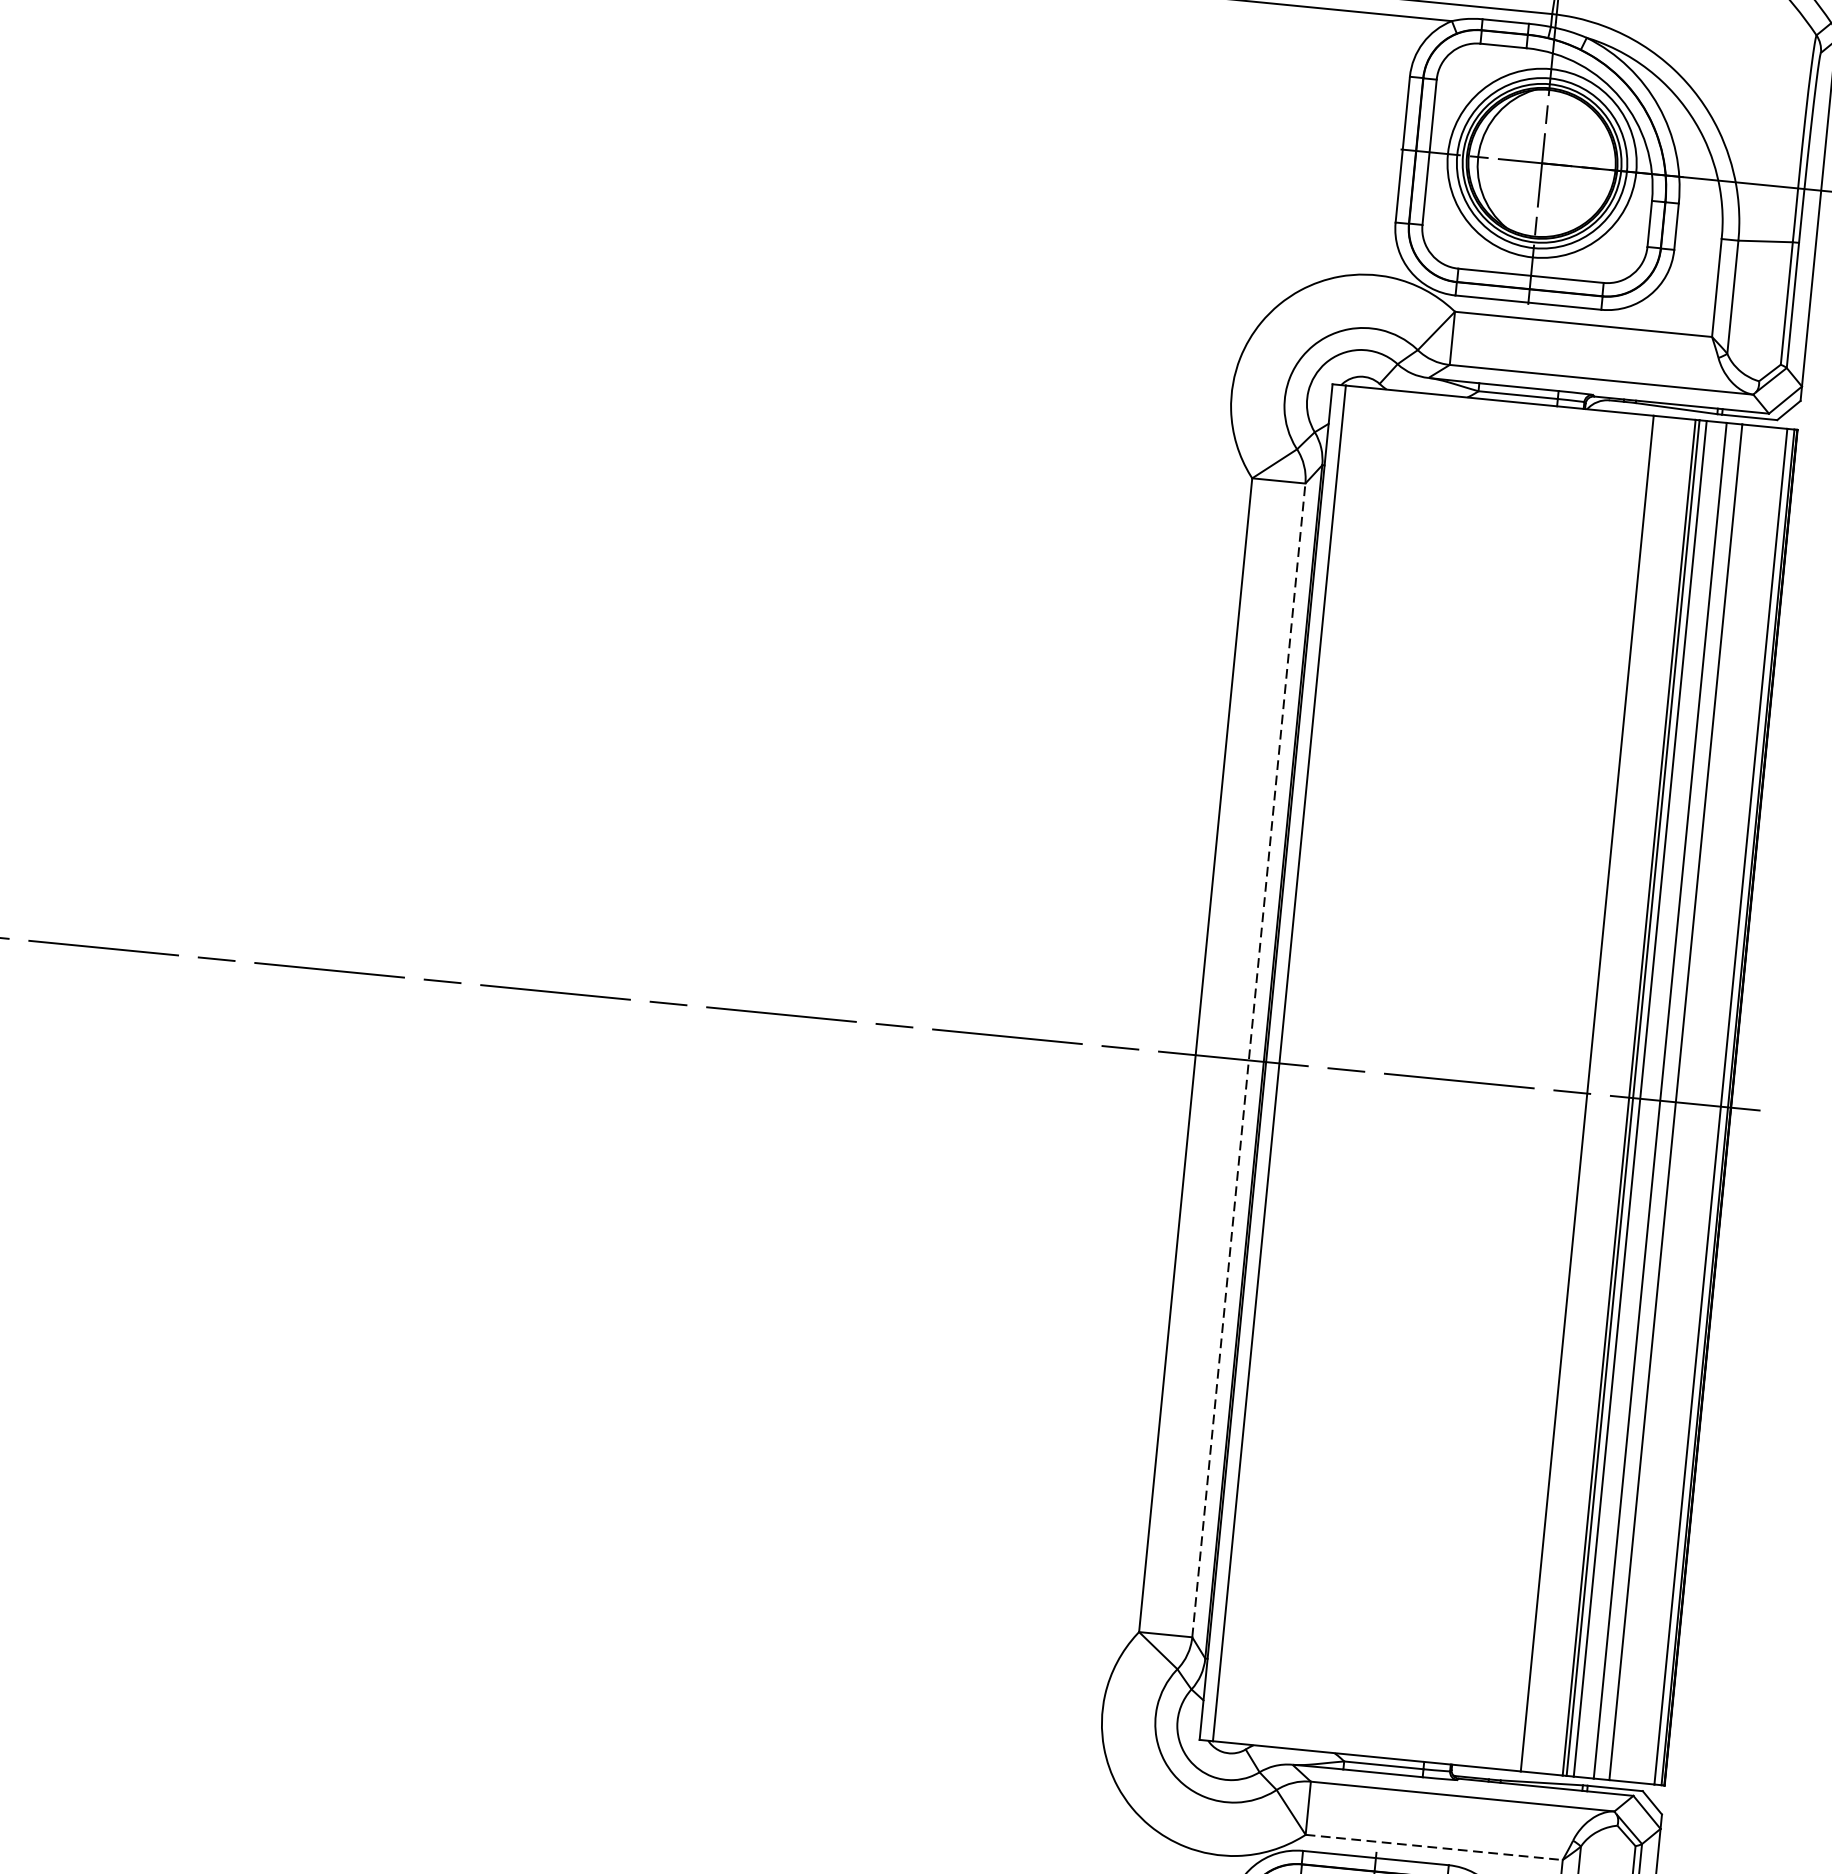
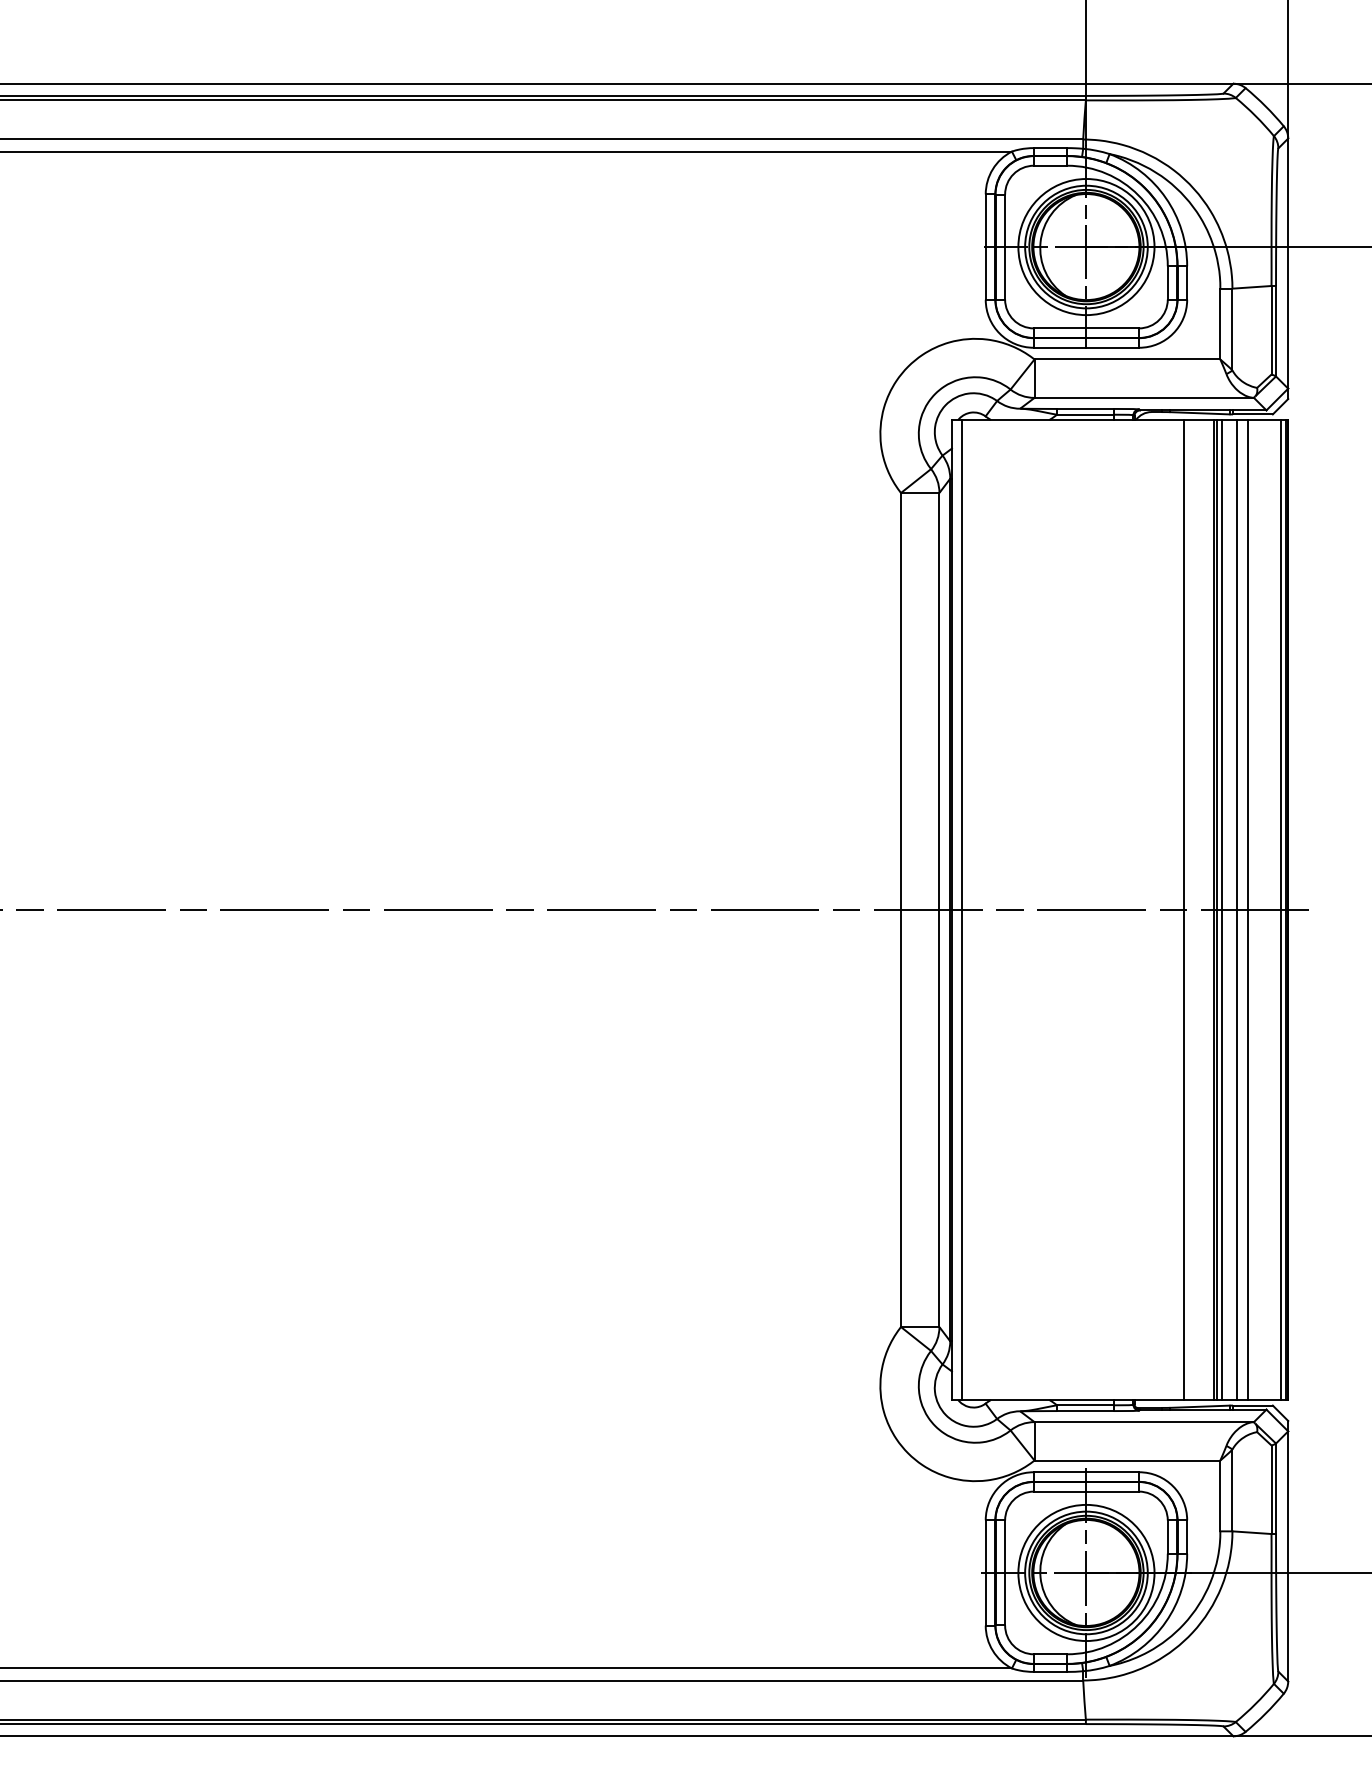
line: (1248, 1059) -> (939, 909), dashed -> solid
line: (1434, 1847) -> (1127, 1460), dashed -> solid

